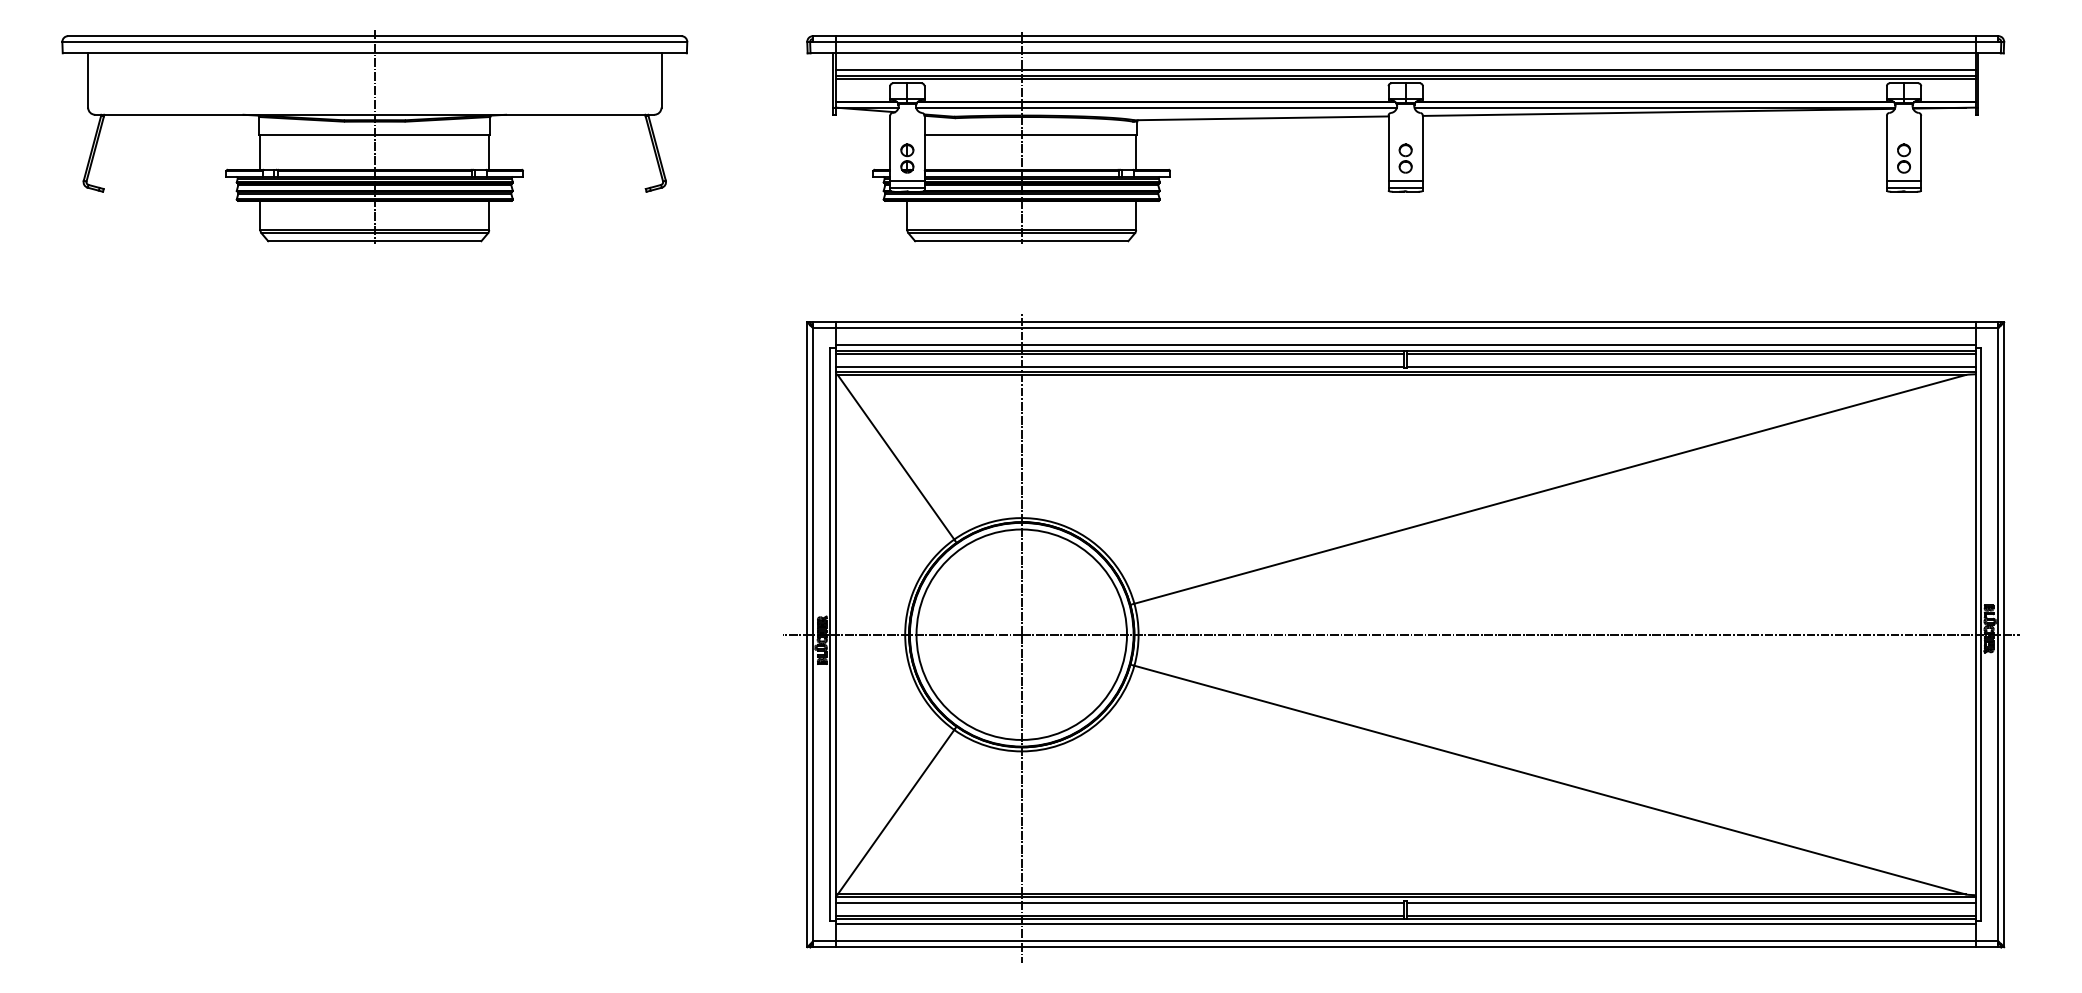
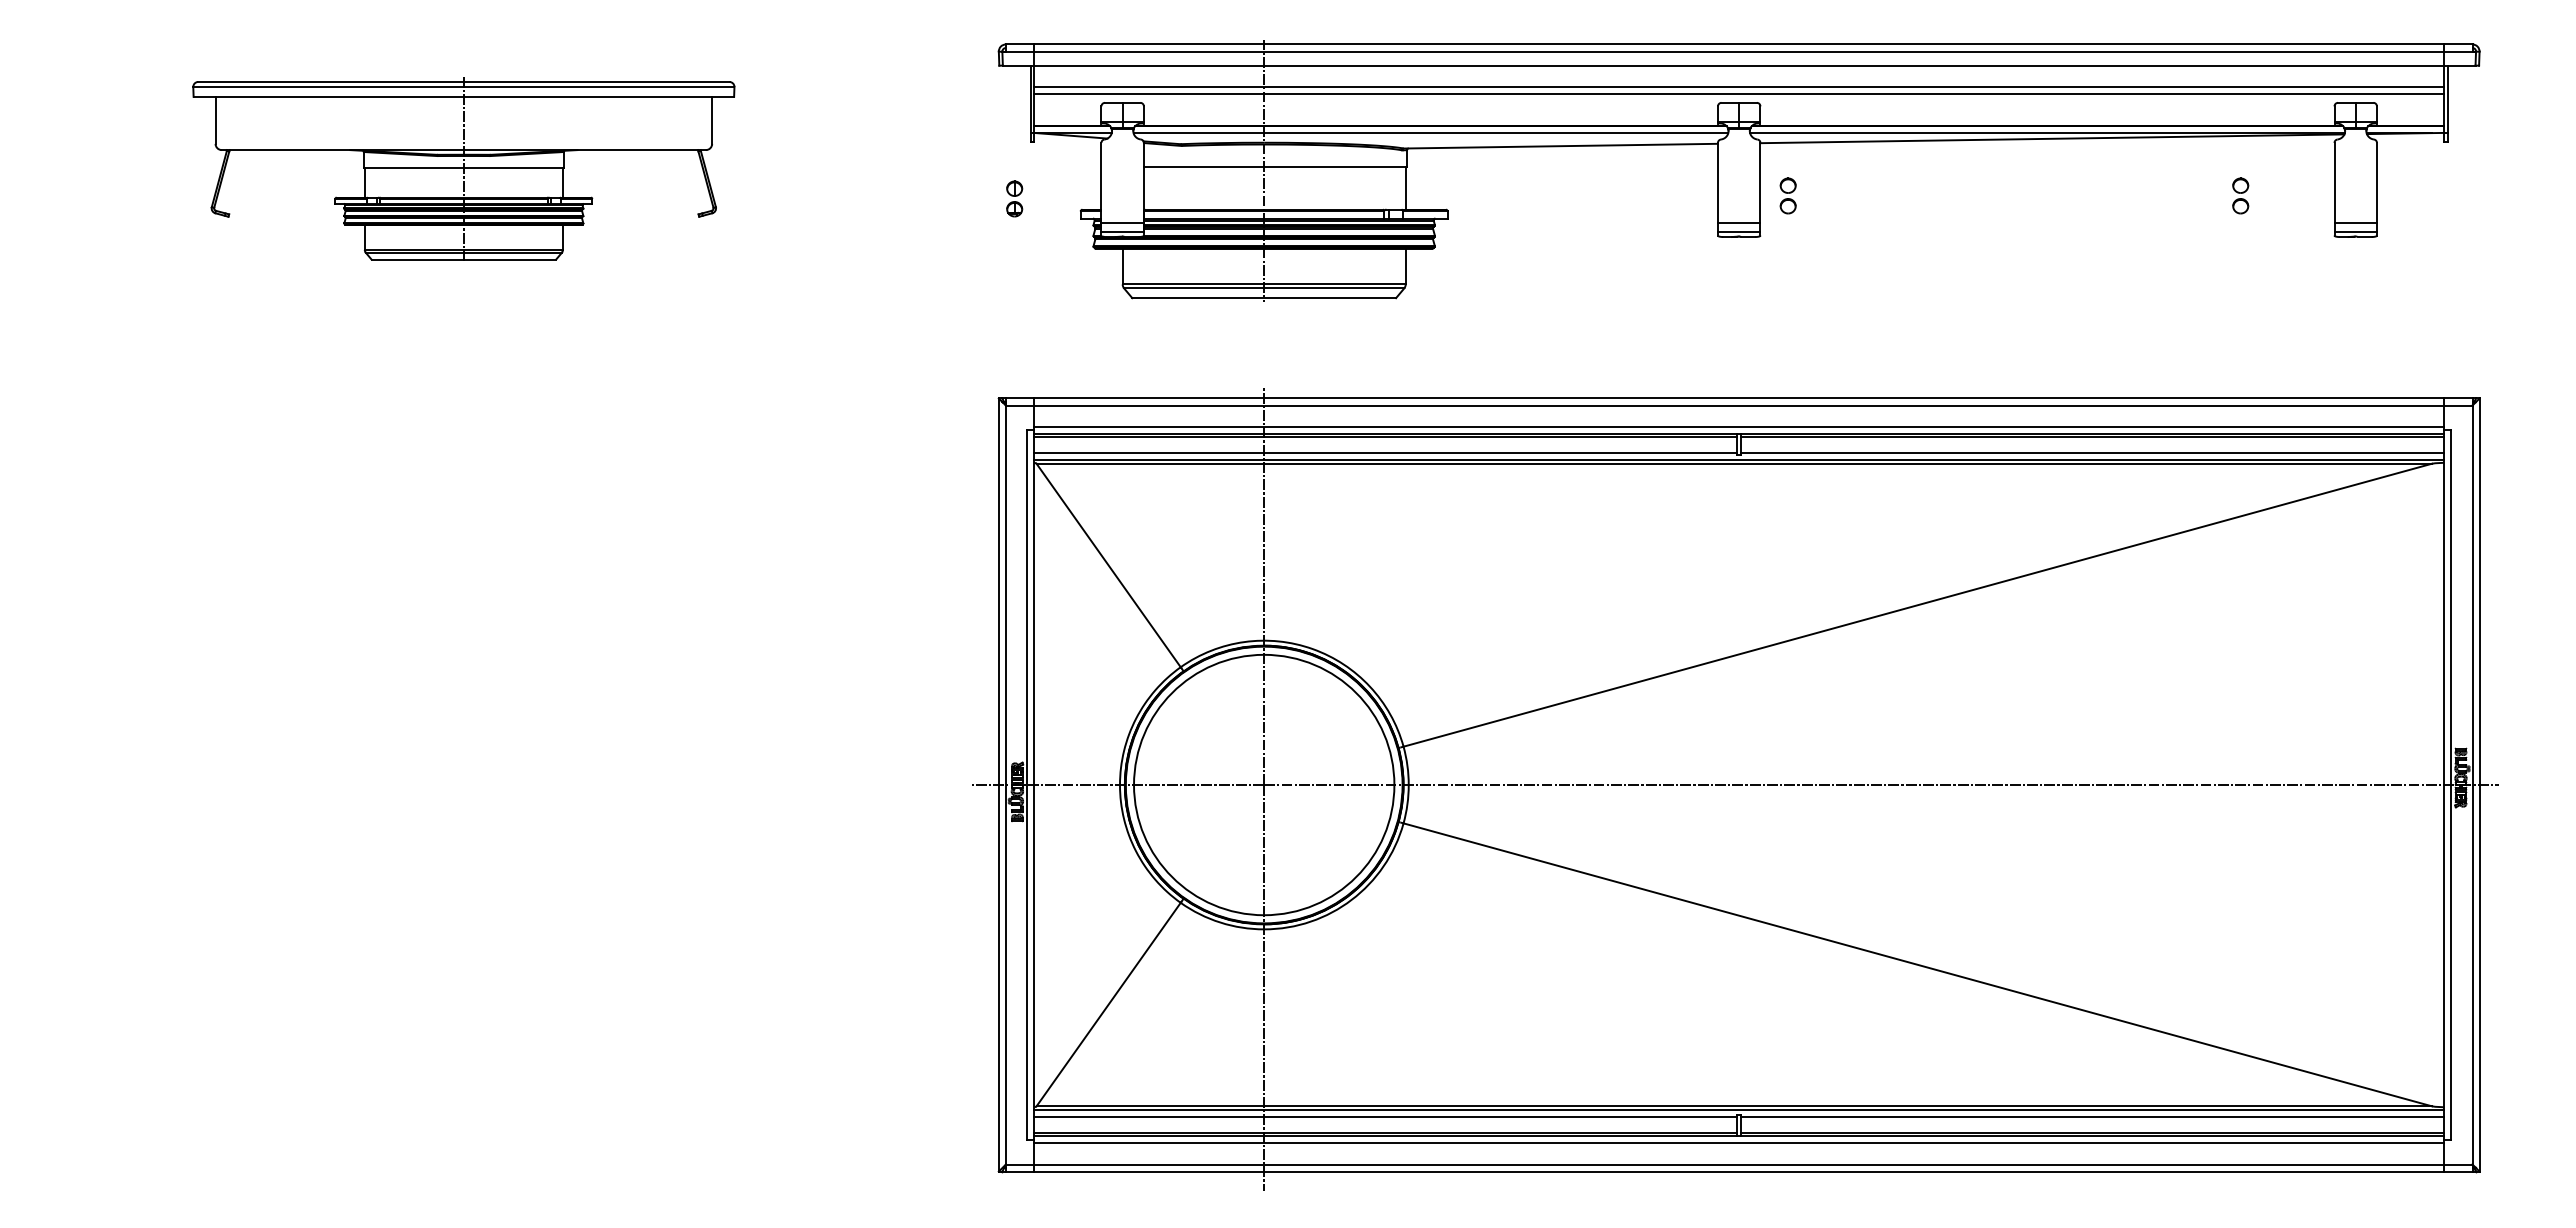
line: (1405, 79) -> (1739, 97), removed
part: (374, 137) -> (463, 169), size x0.7
part: (907, 158) -> (1014, 198), moved
part: (1405, 158) -> (1787, 195), moved
part: (1903, 158) -> (2240, 195), moved

